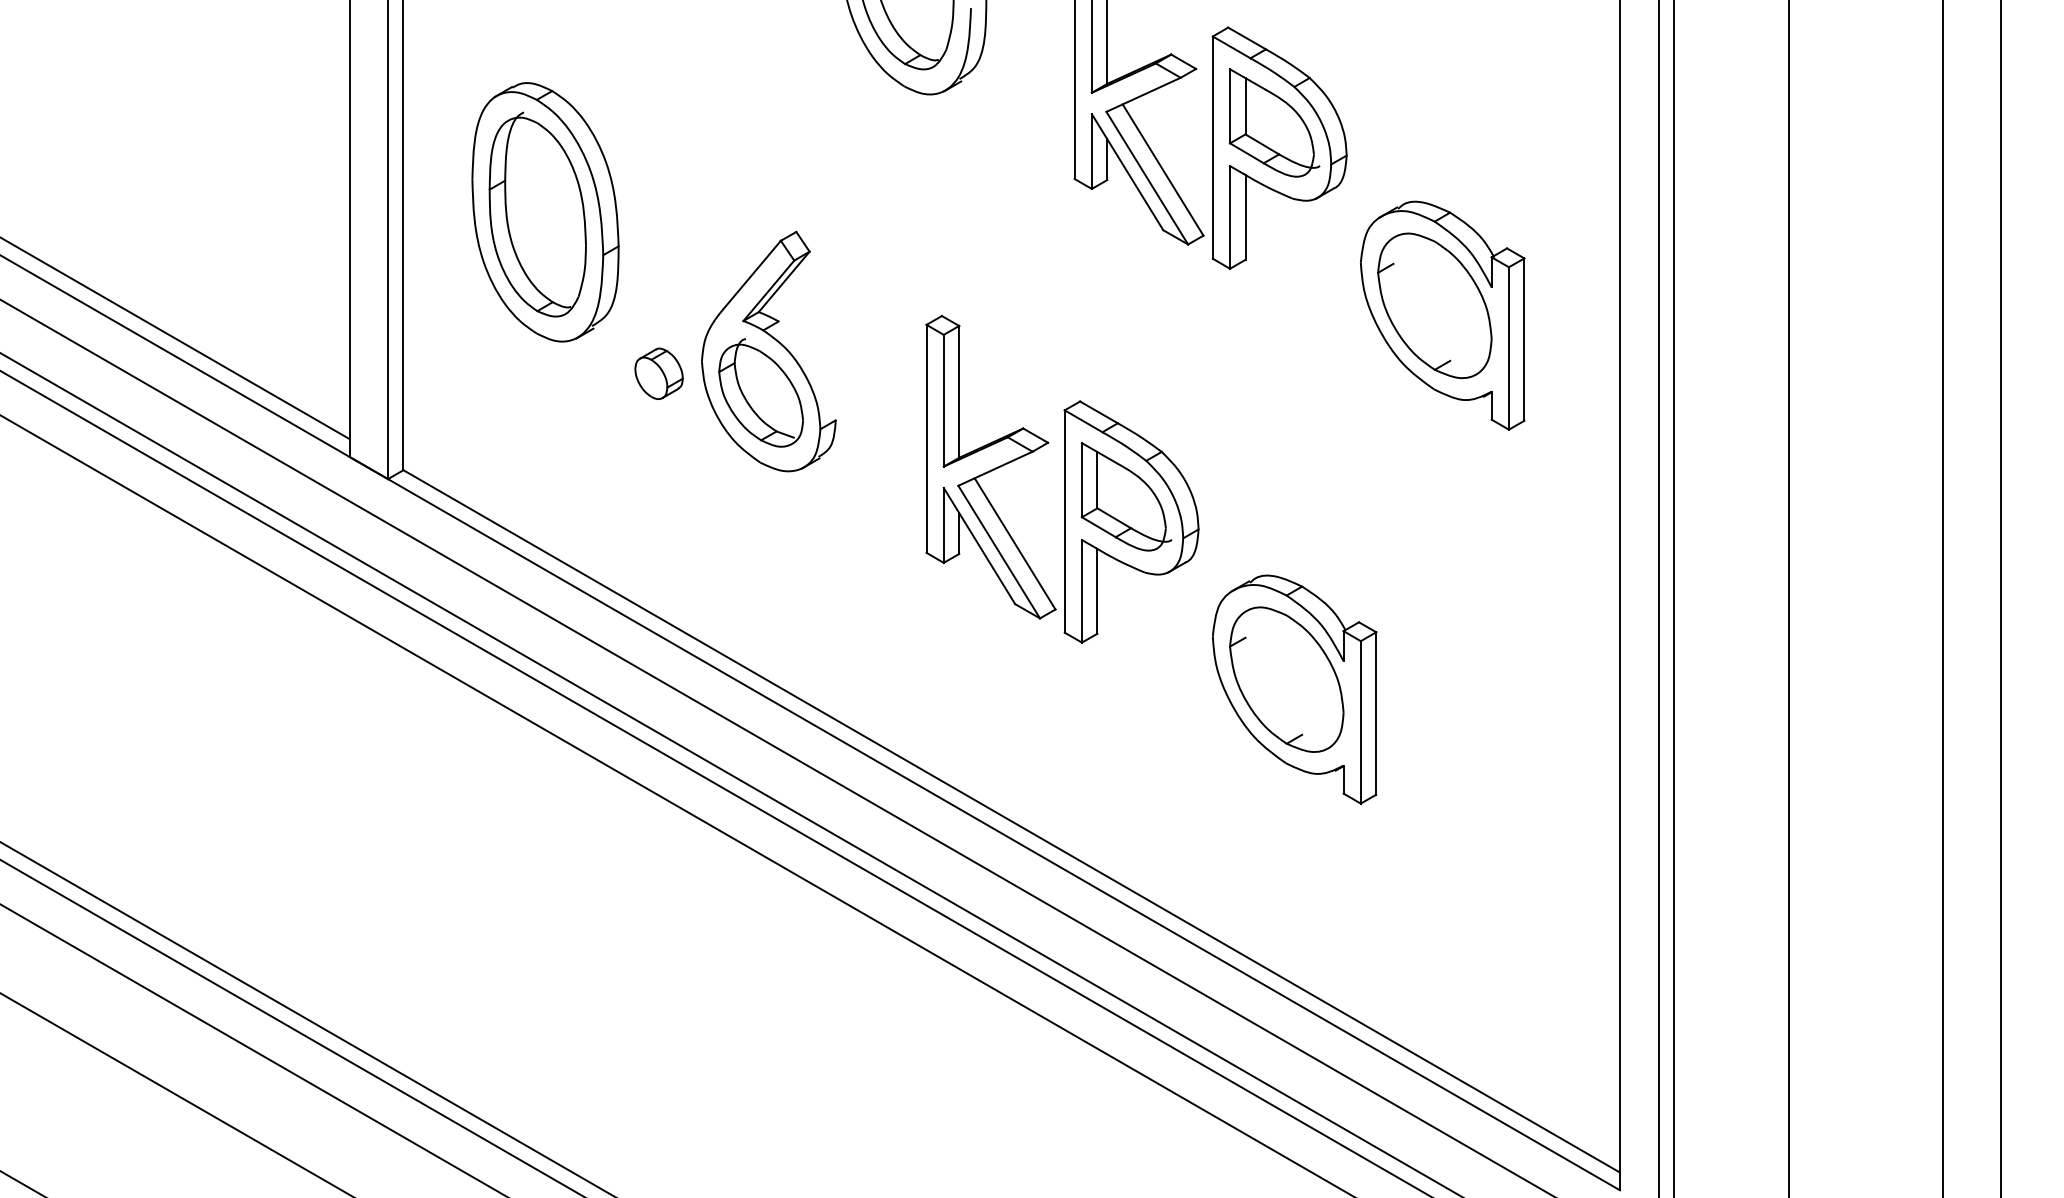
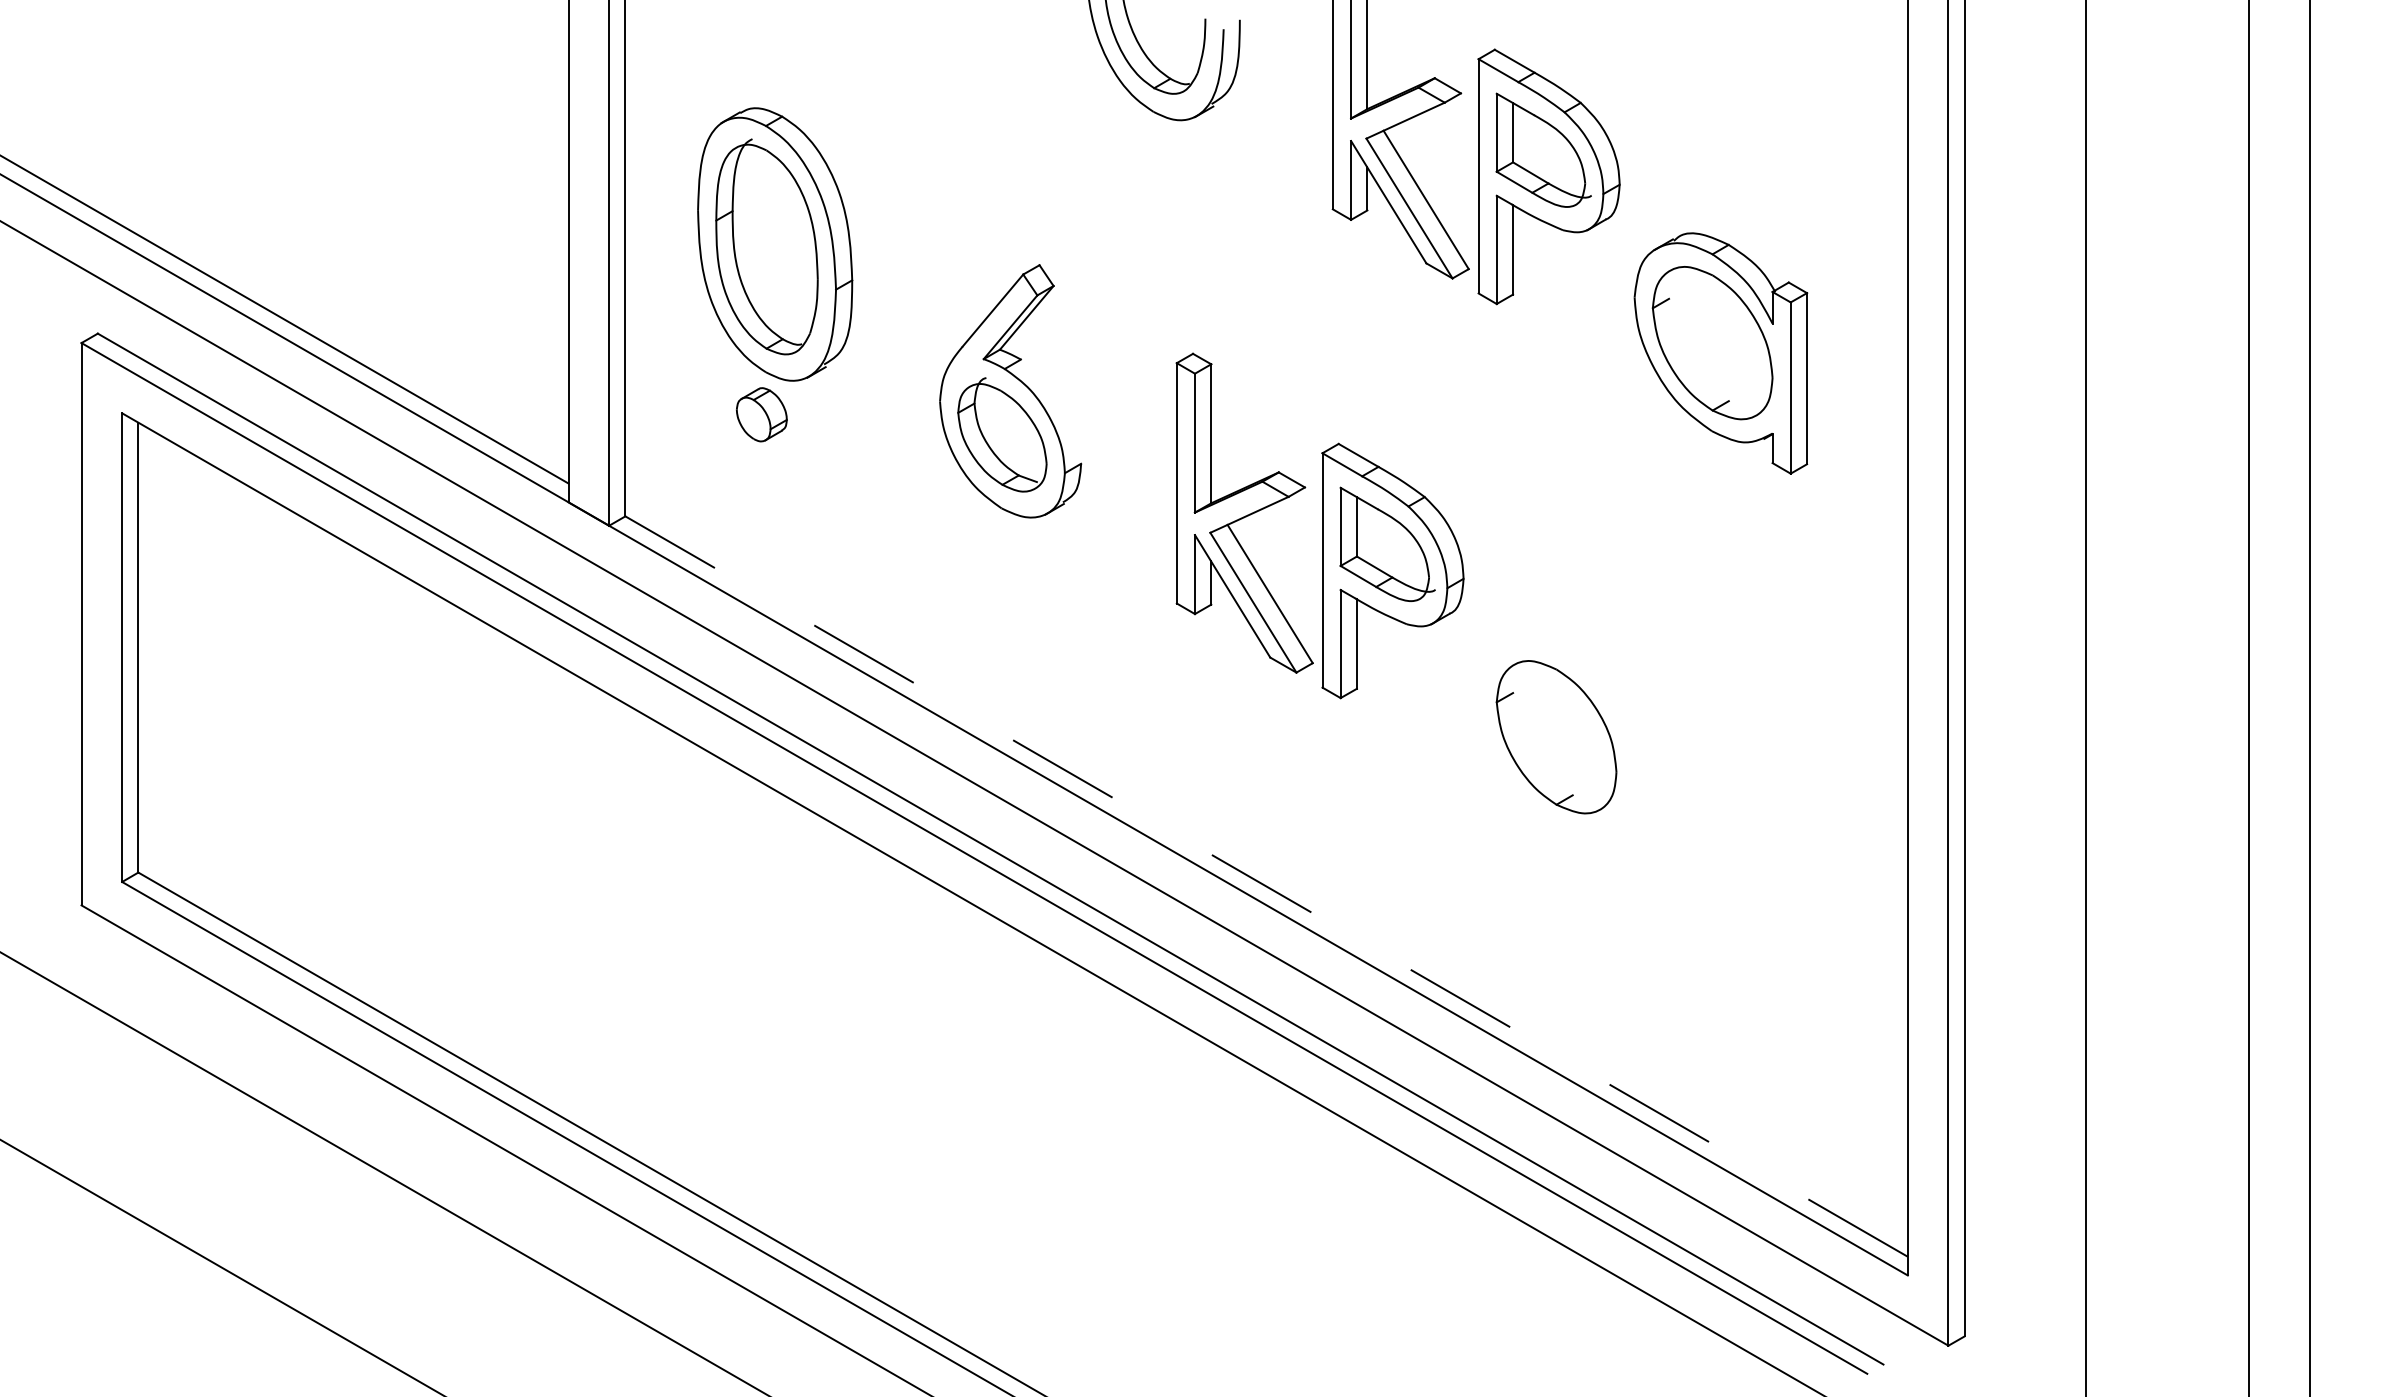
part: (658, 373) -> (761, 414), moved
part: (1294, 689) -> (1564, 747), removed
line: (1011, 821) -> (1266, 886), solid -> dashed

